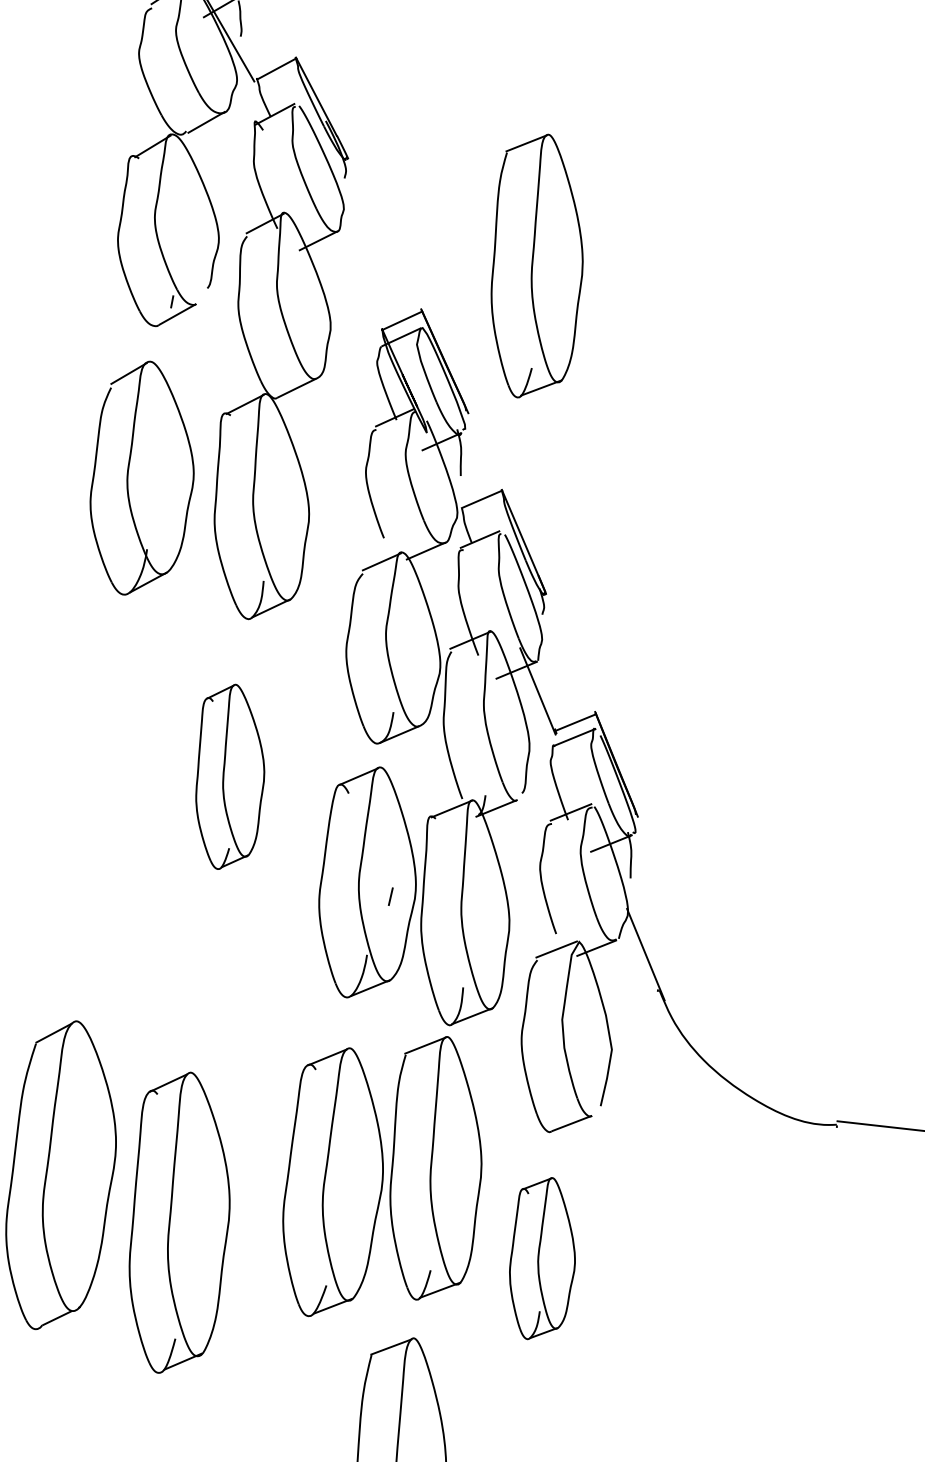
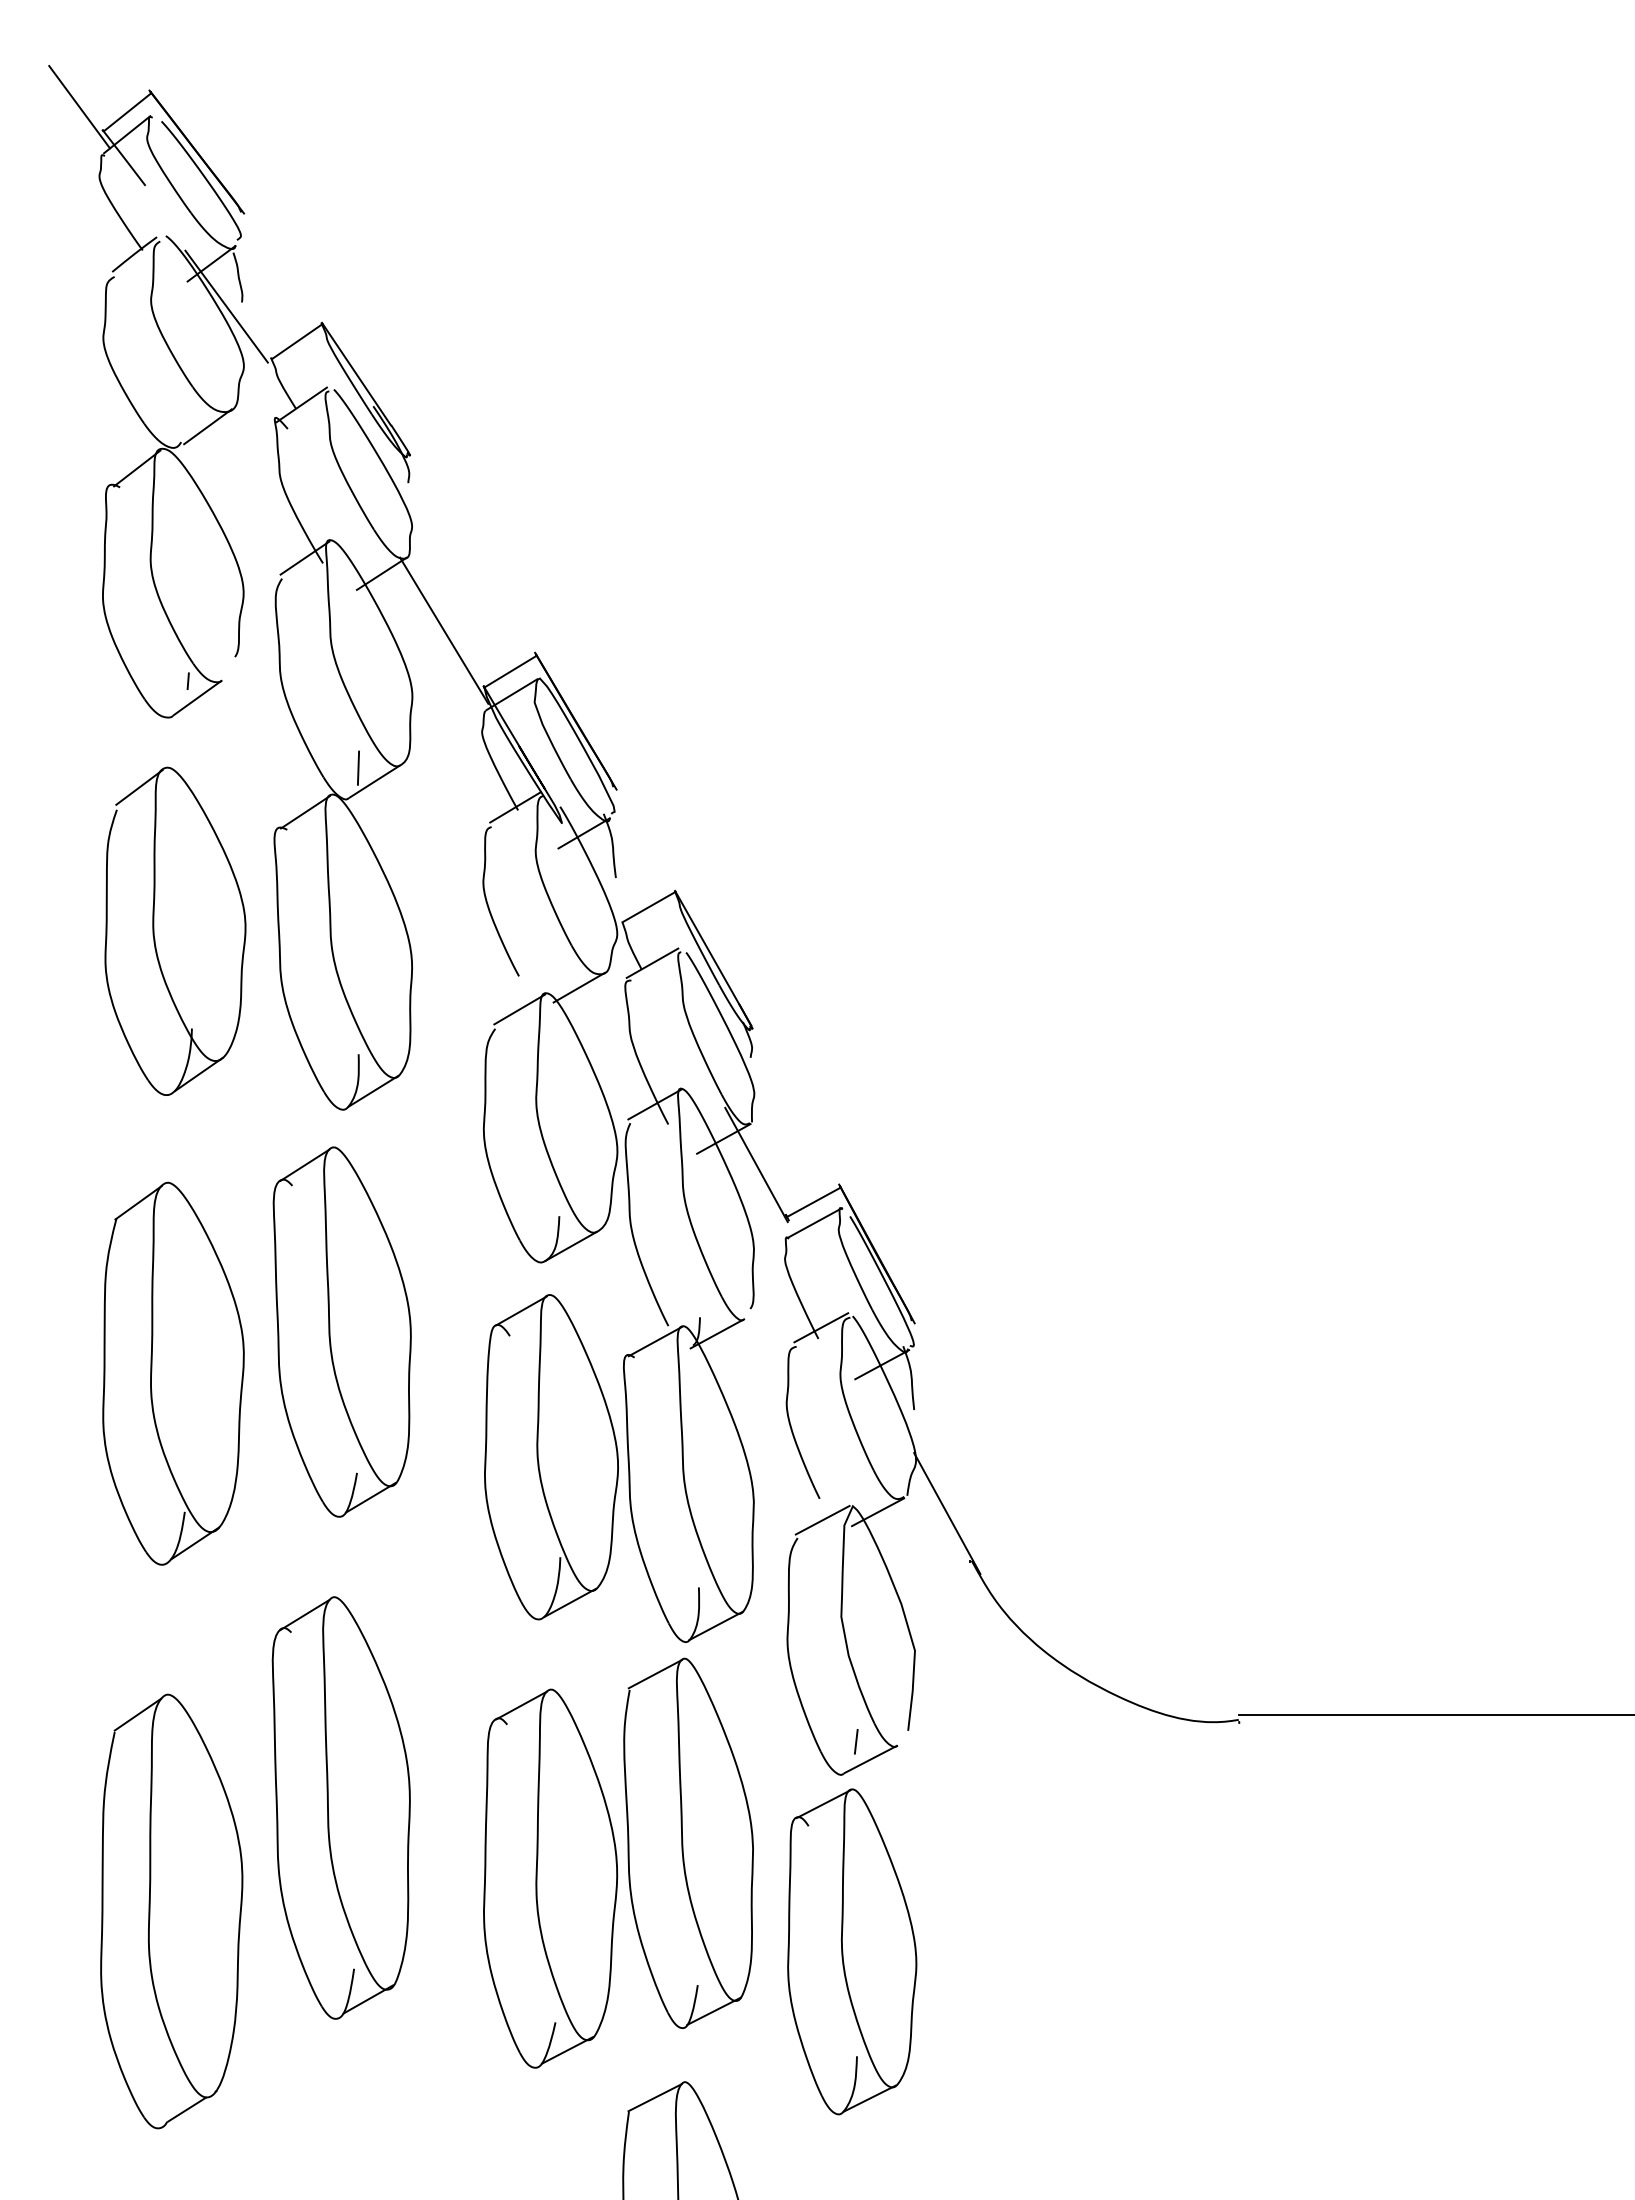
part: (536, 265) -> (688, 574), removed
line: (358, 286) -> (444, 630), added
line: (286, 376) -> (358, 767), added
part: (229, 776) -> (341, 1331), size x1.43
part: (106, 793) -> (173, 1373), added
line: (391, 896) -> (856, 1741), moved
part: (178, 1222) -> (340, 1807), moved
part: (543, 1258) -> (852, 1951), size x1.43

